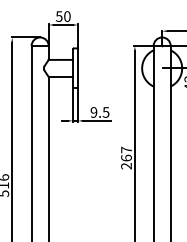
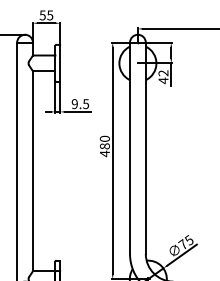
text: (67, 16) -> (50, 15), 50 -> 55
text: (126, 158) -> (104, 146), 267 -> 480

